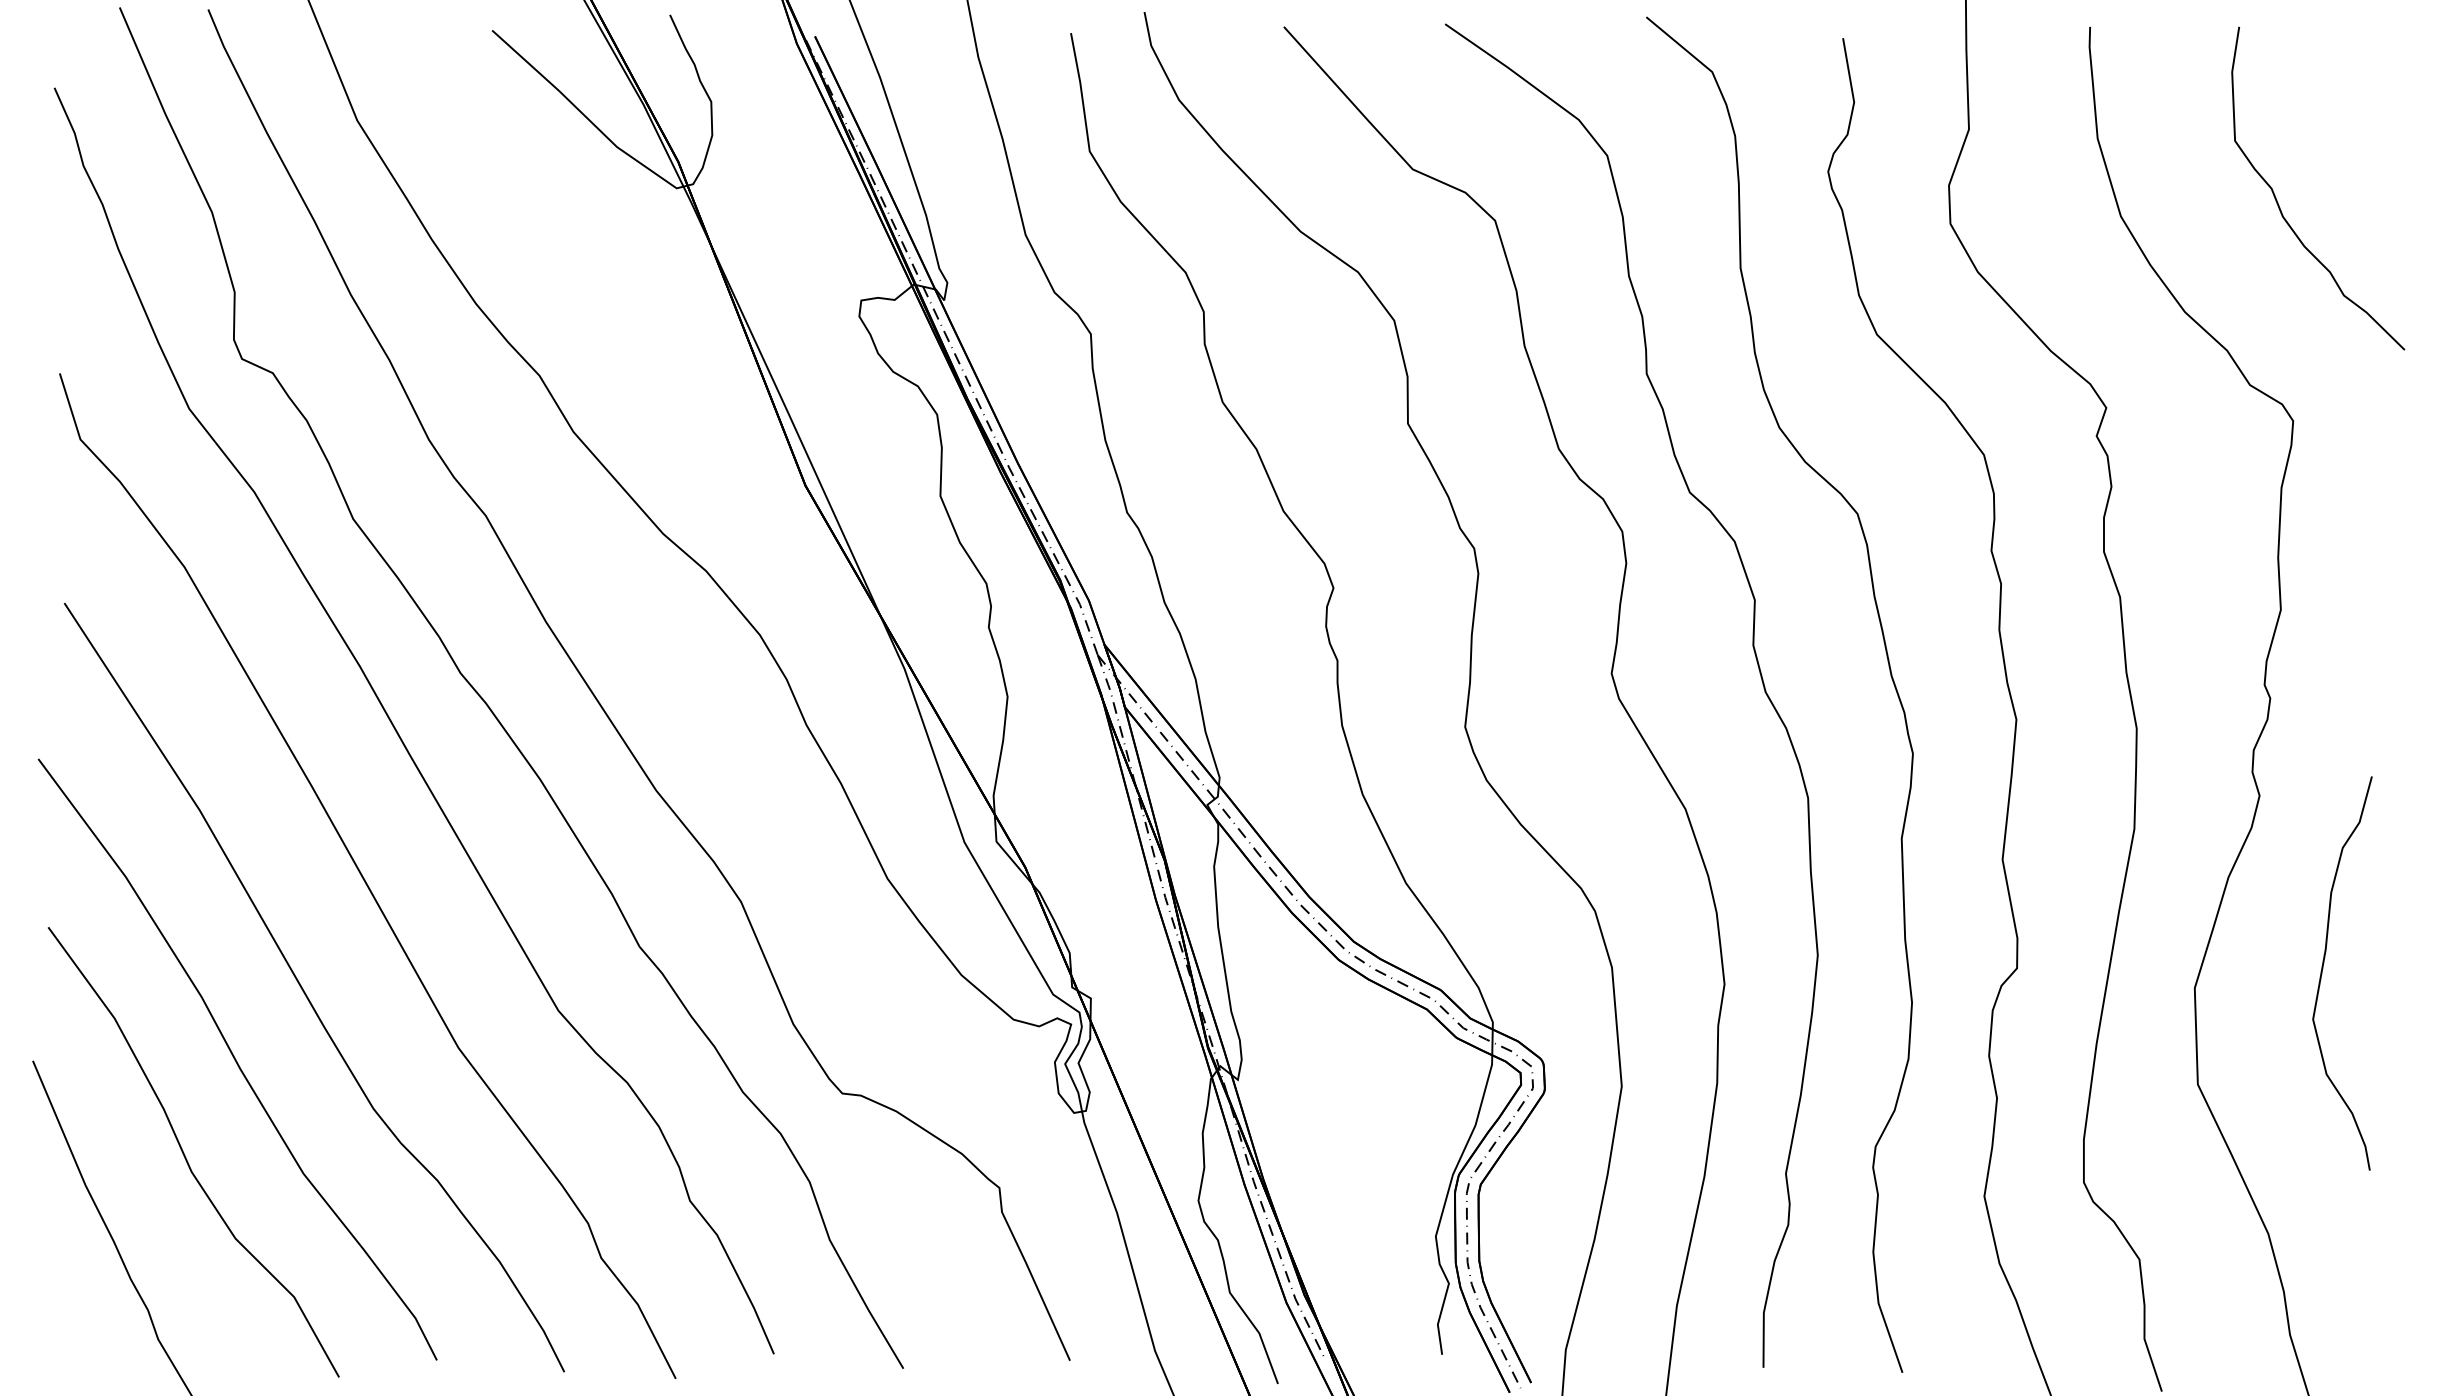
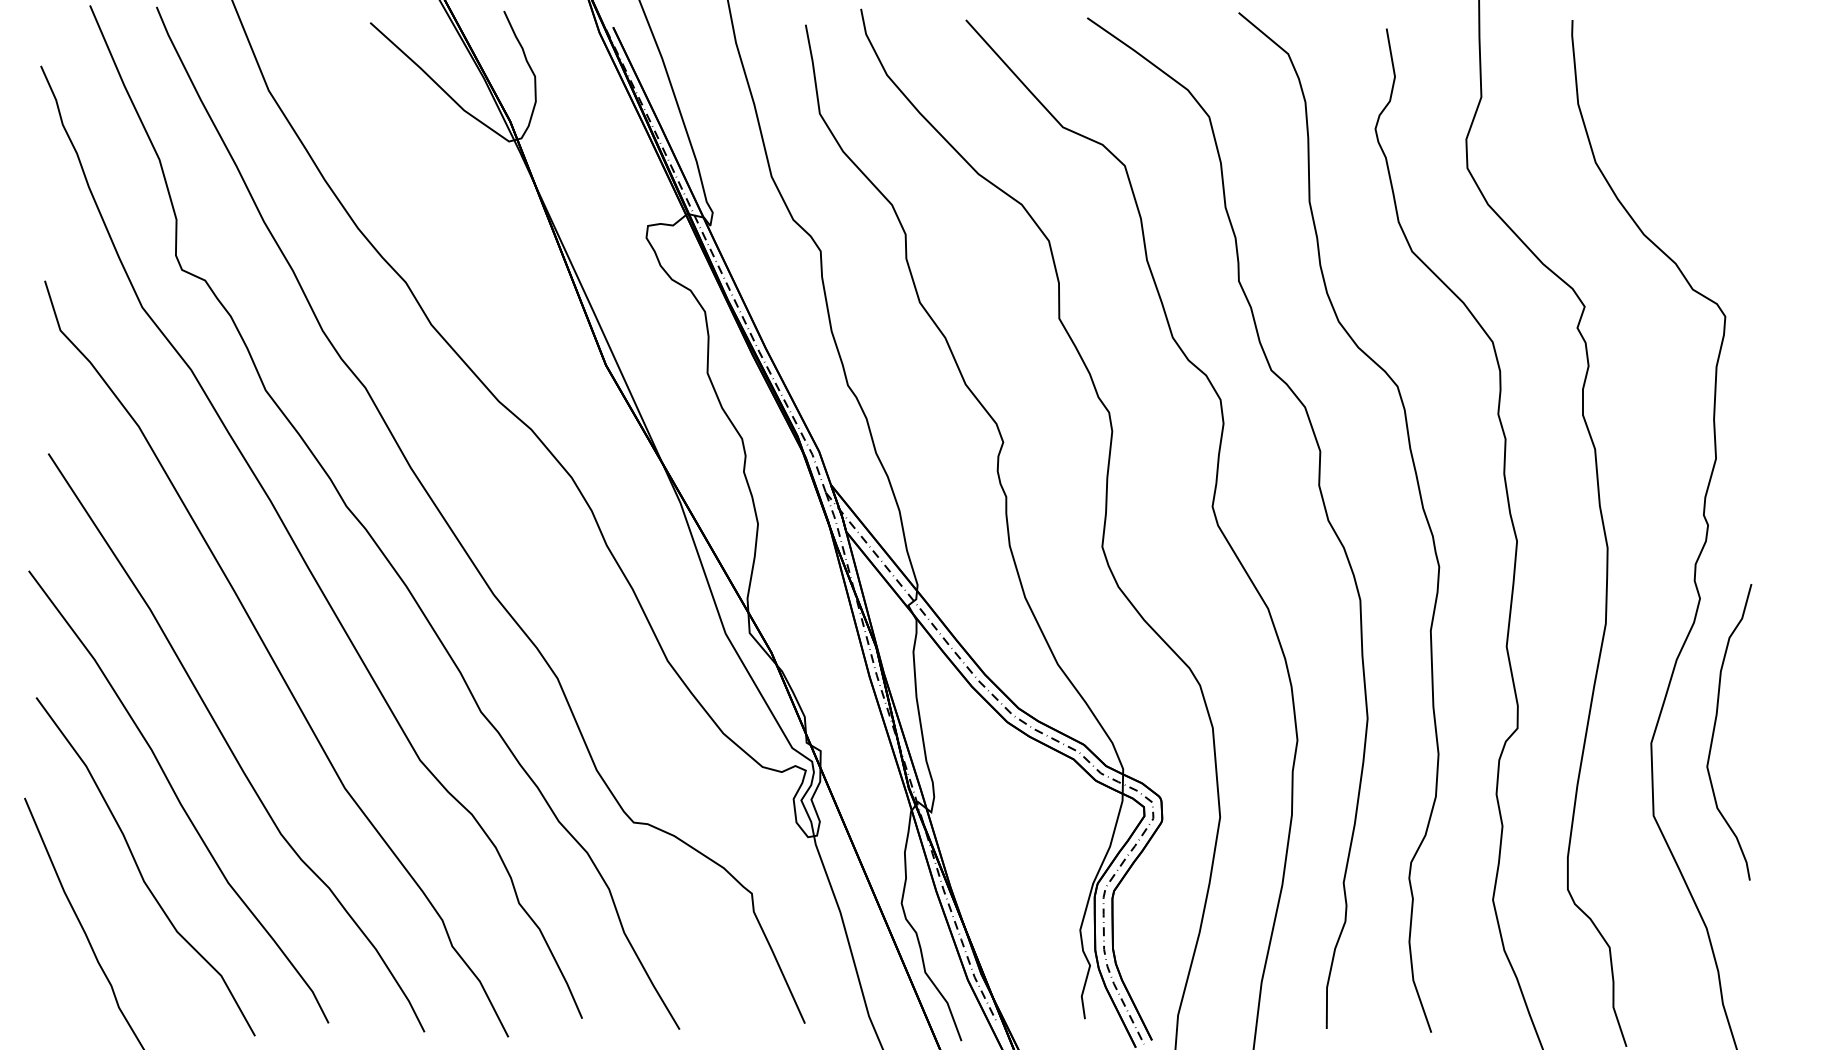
curve: (2278, 202) -> (1714, 152), removed
curve: (2323, 968) -> (1715, 728), moved

